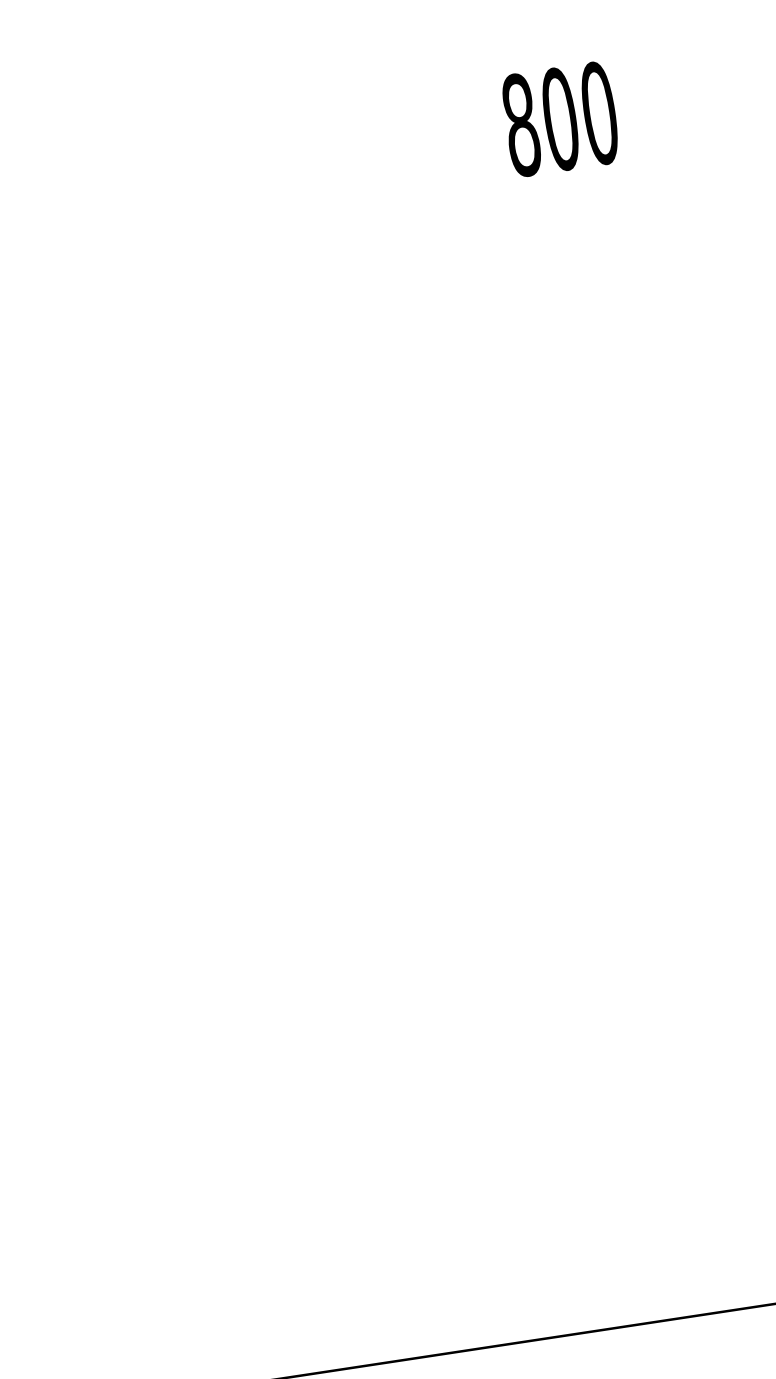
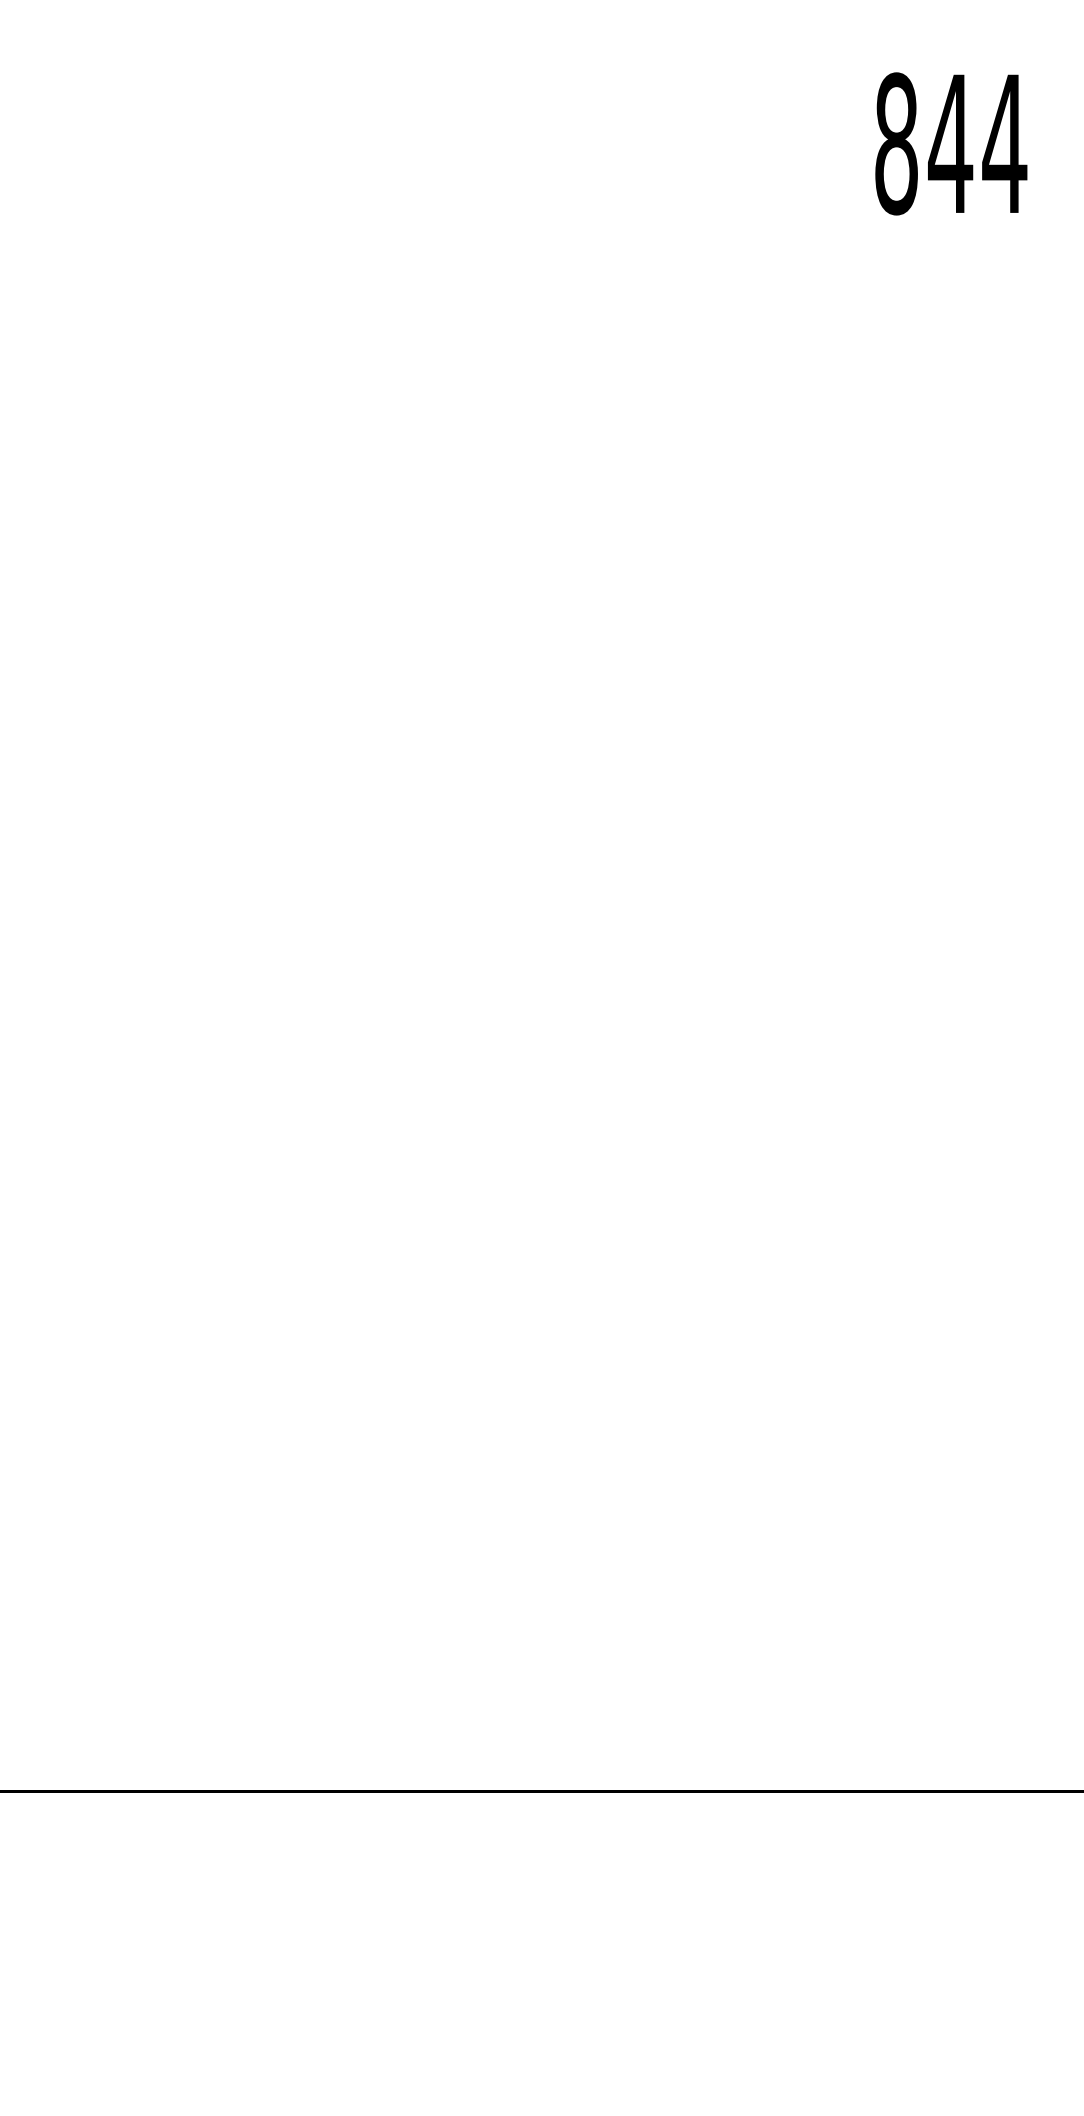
text: (579, 116) -> (977, 143), 800 -> 844

